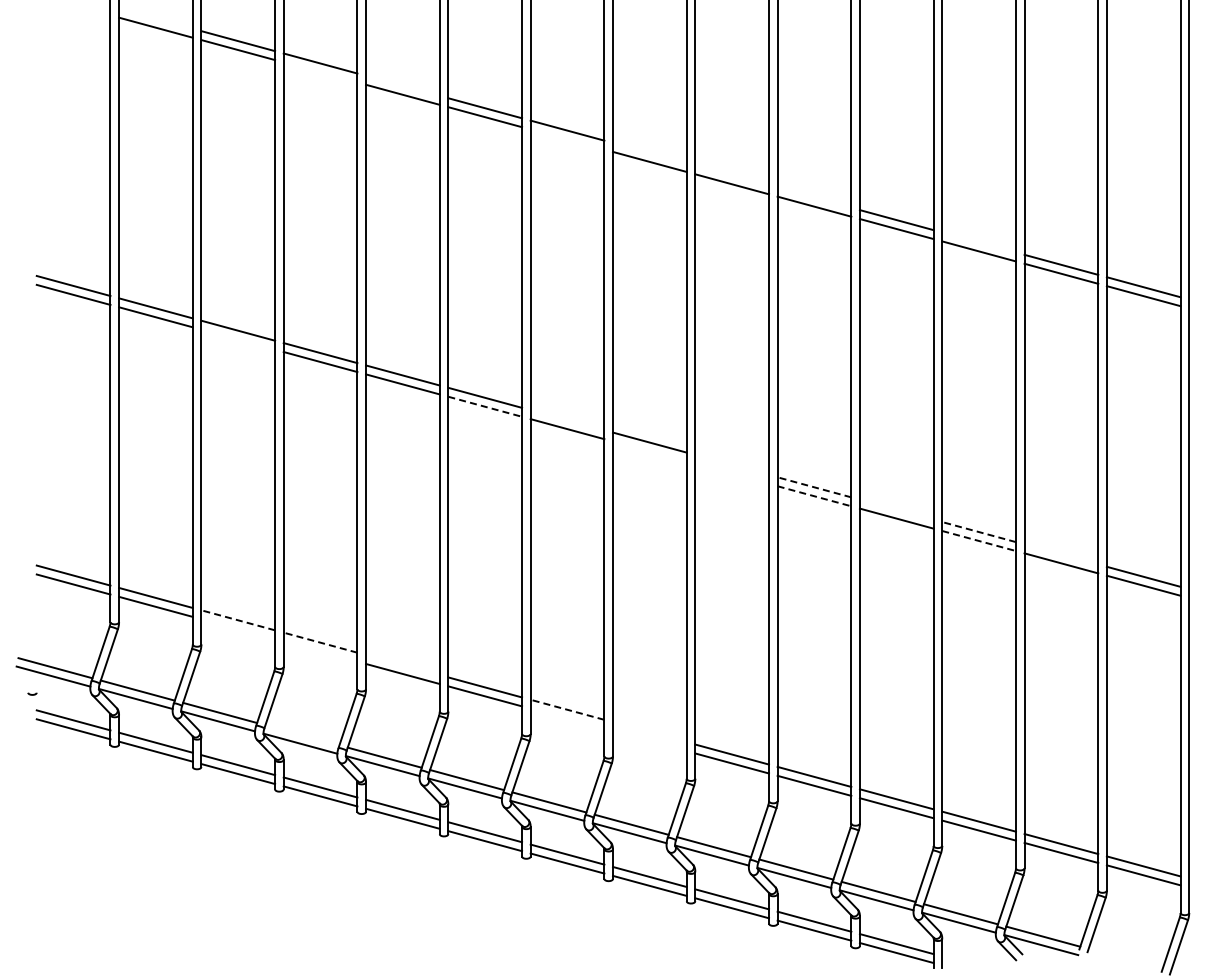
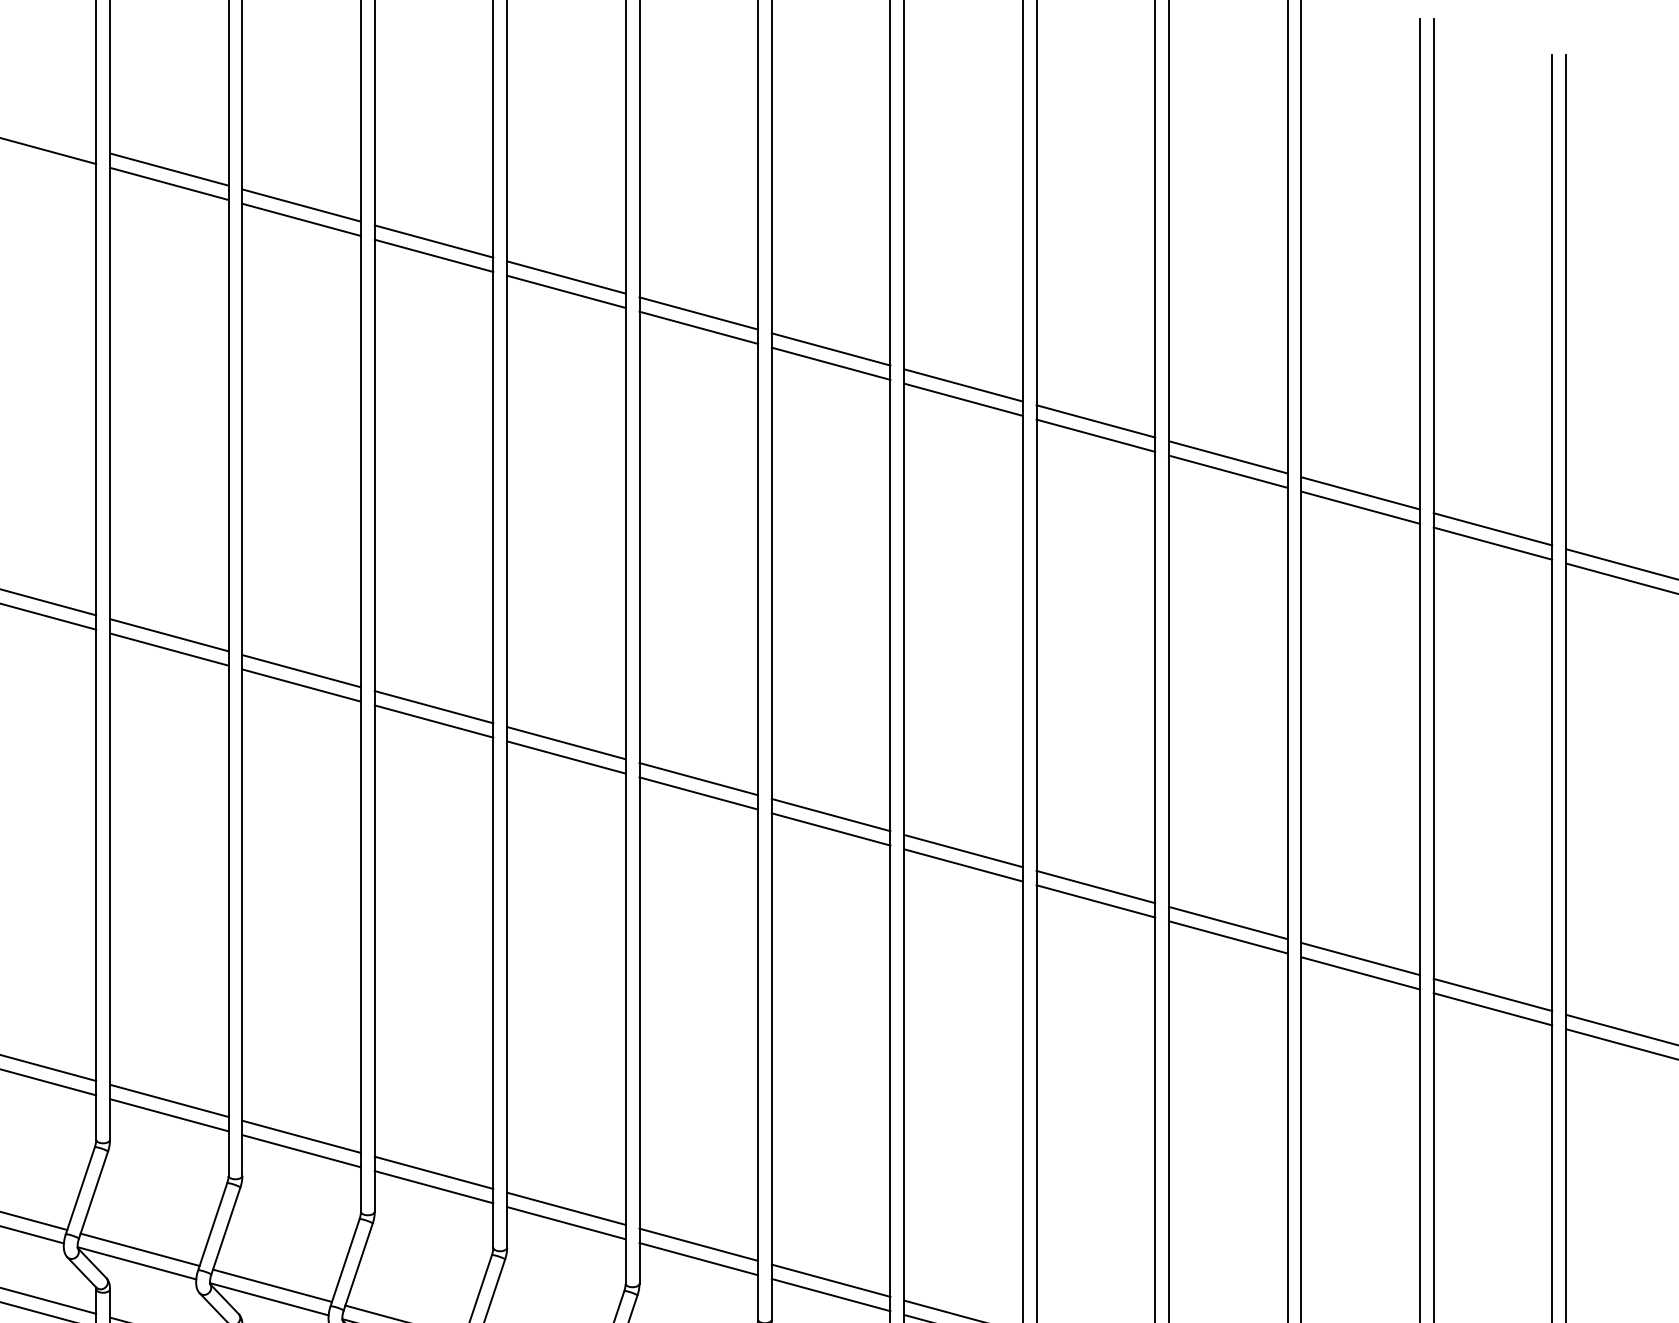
line: (320, 72) -> (301, 219), added
line: (402, 85) -> (433, 240), added
line: (567, 139) -> (698, 327), added
line: (649, 153) -> (830, 350), added
line: (732, 175) -> (964, 385), added
line: (814, 197) -> (1095, 420), added
line: (978, 242) -> (1359, 493), added
line: (238, 339) -> (169, 649), added
line: (485, 406) -> (566, 757), dashed -> solid
line: (567, 420) -> (698, 779), added
line: (649, 451) -> (830, 829), added
line: (732, 464) -> (964, 850), added
line: (732, 473) -> (964, 864), added
line: (814, 487) -> (1095, 887), dashed -> solid
line: (814, 496) -> (1095, 901), dashed -> solid
line: (896, 509) -> (1227, 922), added
line: (978, 531) -> (1359, 958), dashed -> solid
line: (979, 541) -> (1361, 974), dashed -> solid
line: (1061, 554) -> (1493, 995), added
line: (237, 620) -> (168, 1101), dashed -> solid
line: (238, 629) -> (169, 1115), added
line: (320, 642) -> (301, 1136), dashed -> solid
line: (320, 651) -> (301, 1150), added
line: (402, 665) -> (433, 1173), added
line: (567, 709) -> (698, 1244), dashed -> solid
line: (567, 718) -> (698, 1258), added
line: (649, 732) -> (830, 1281), added
line: (302, 735) -> (272, 1286), added
line: (649, 741) -> (830, 1295), added

